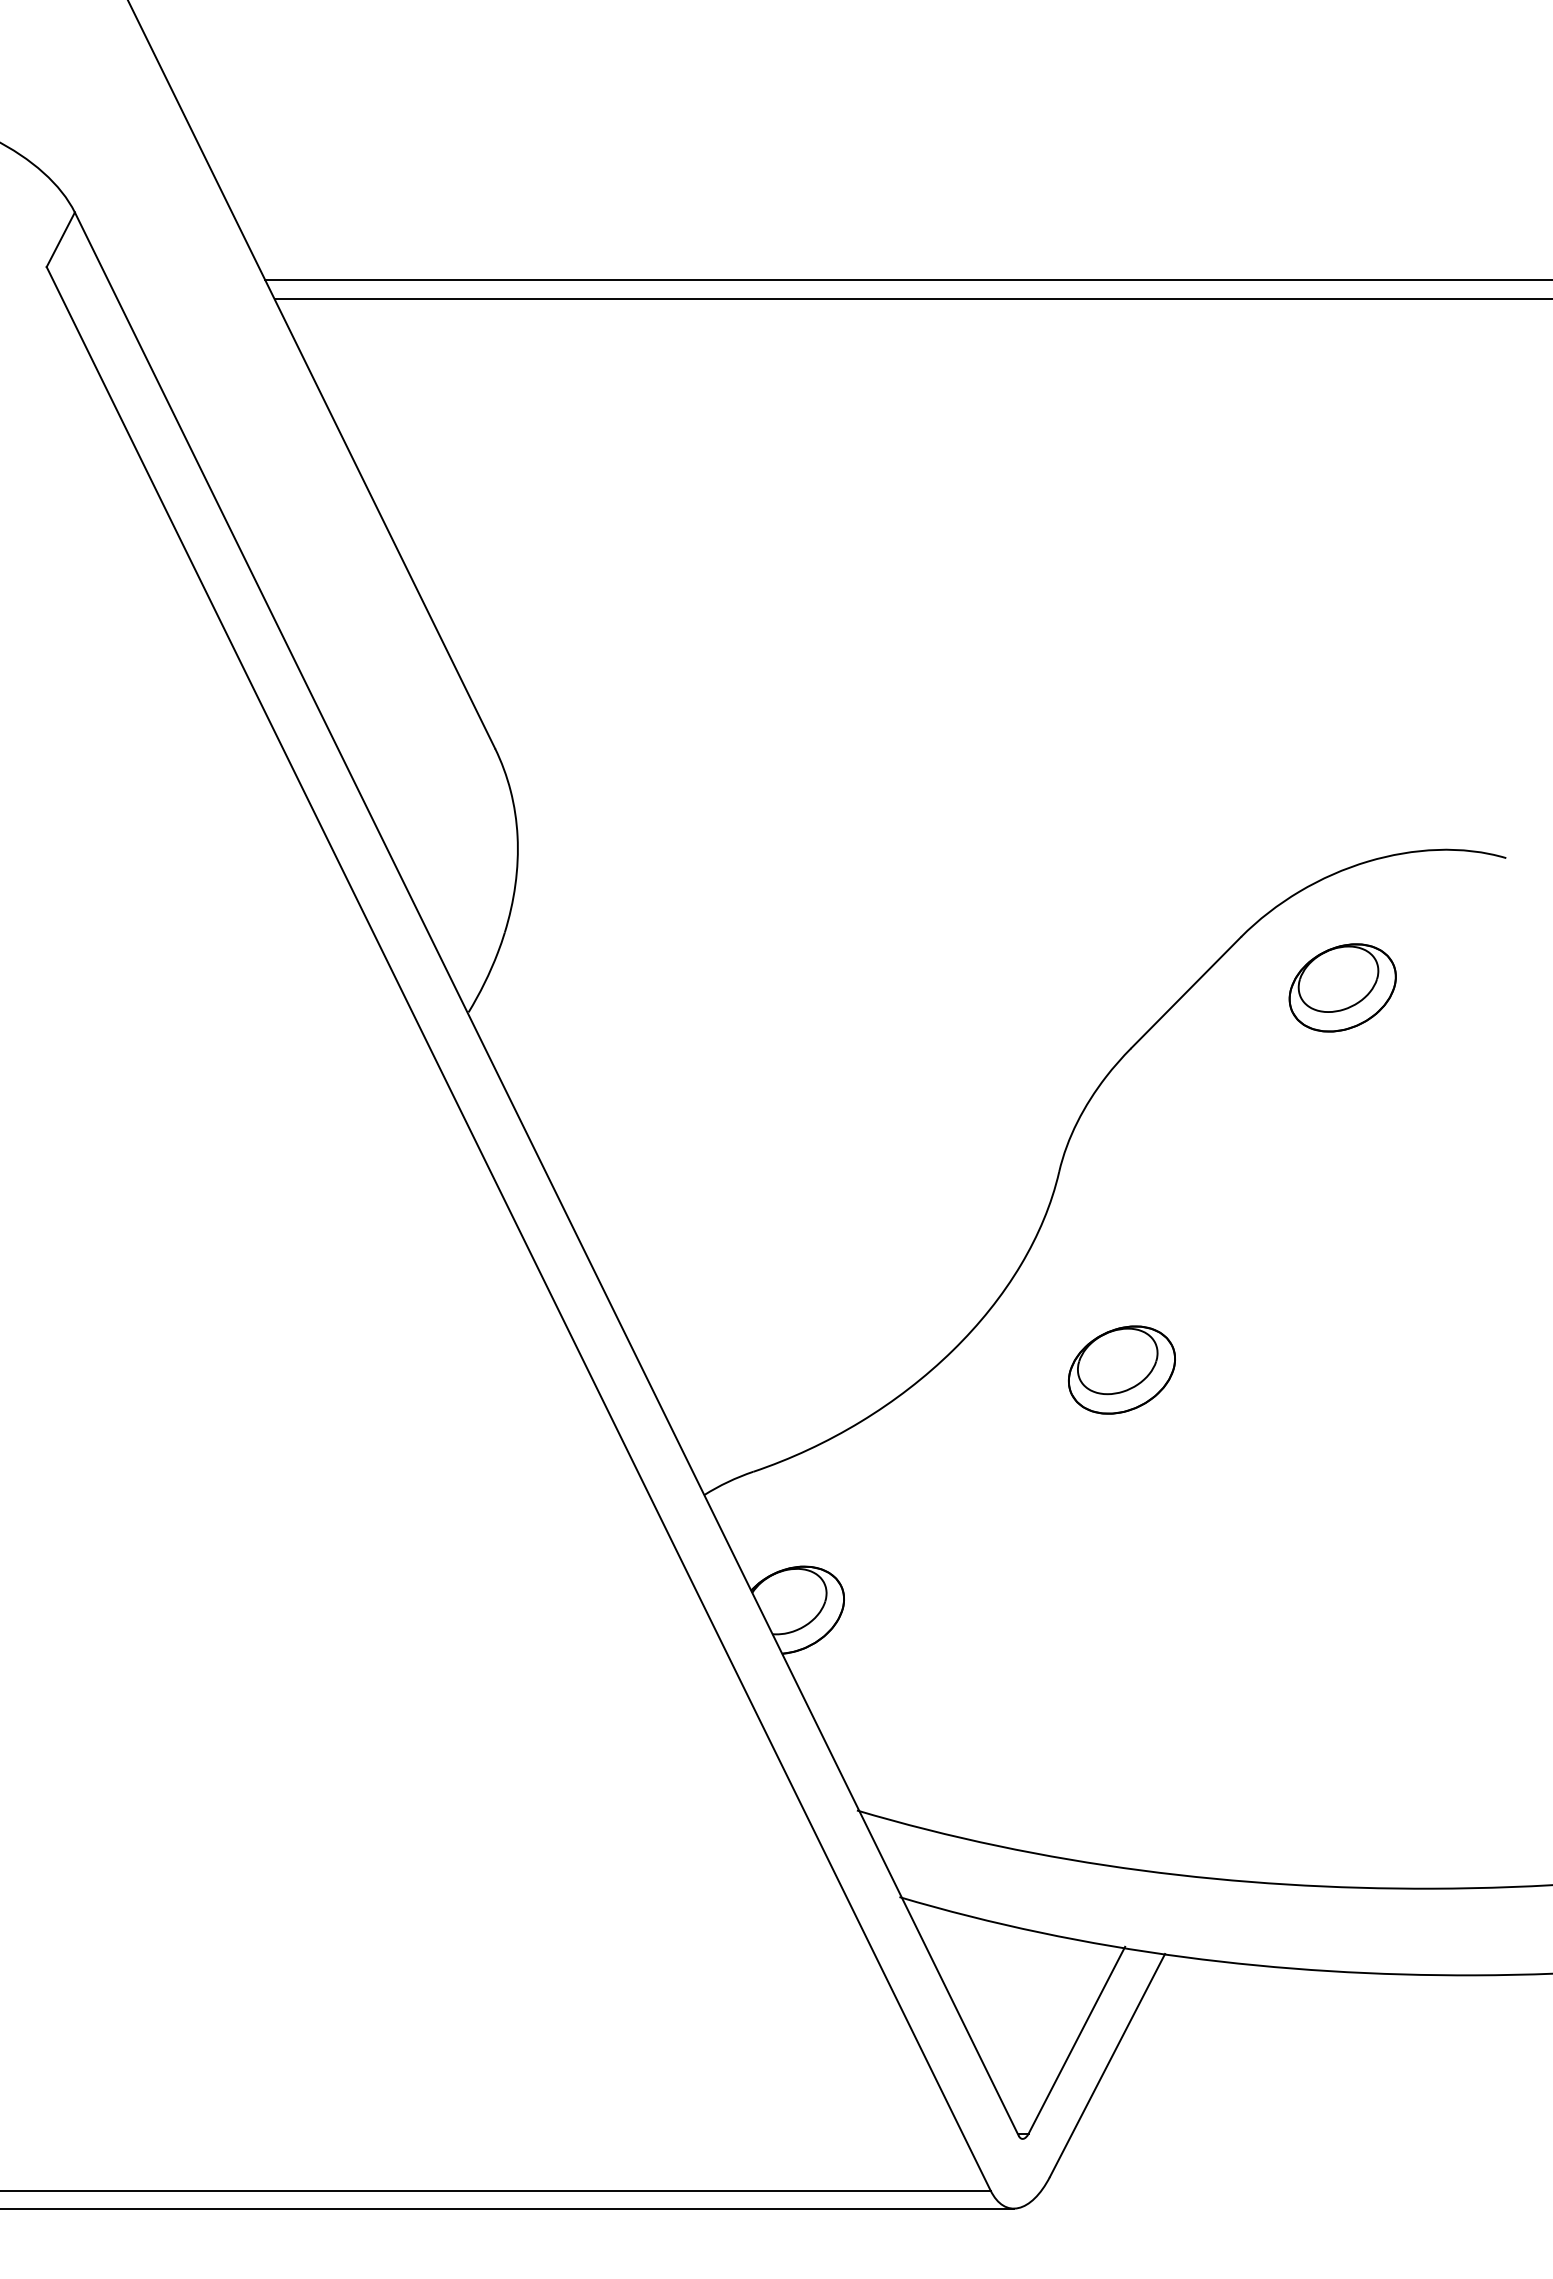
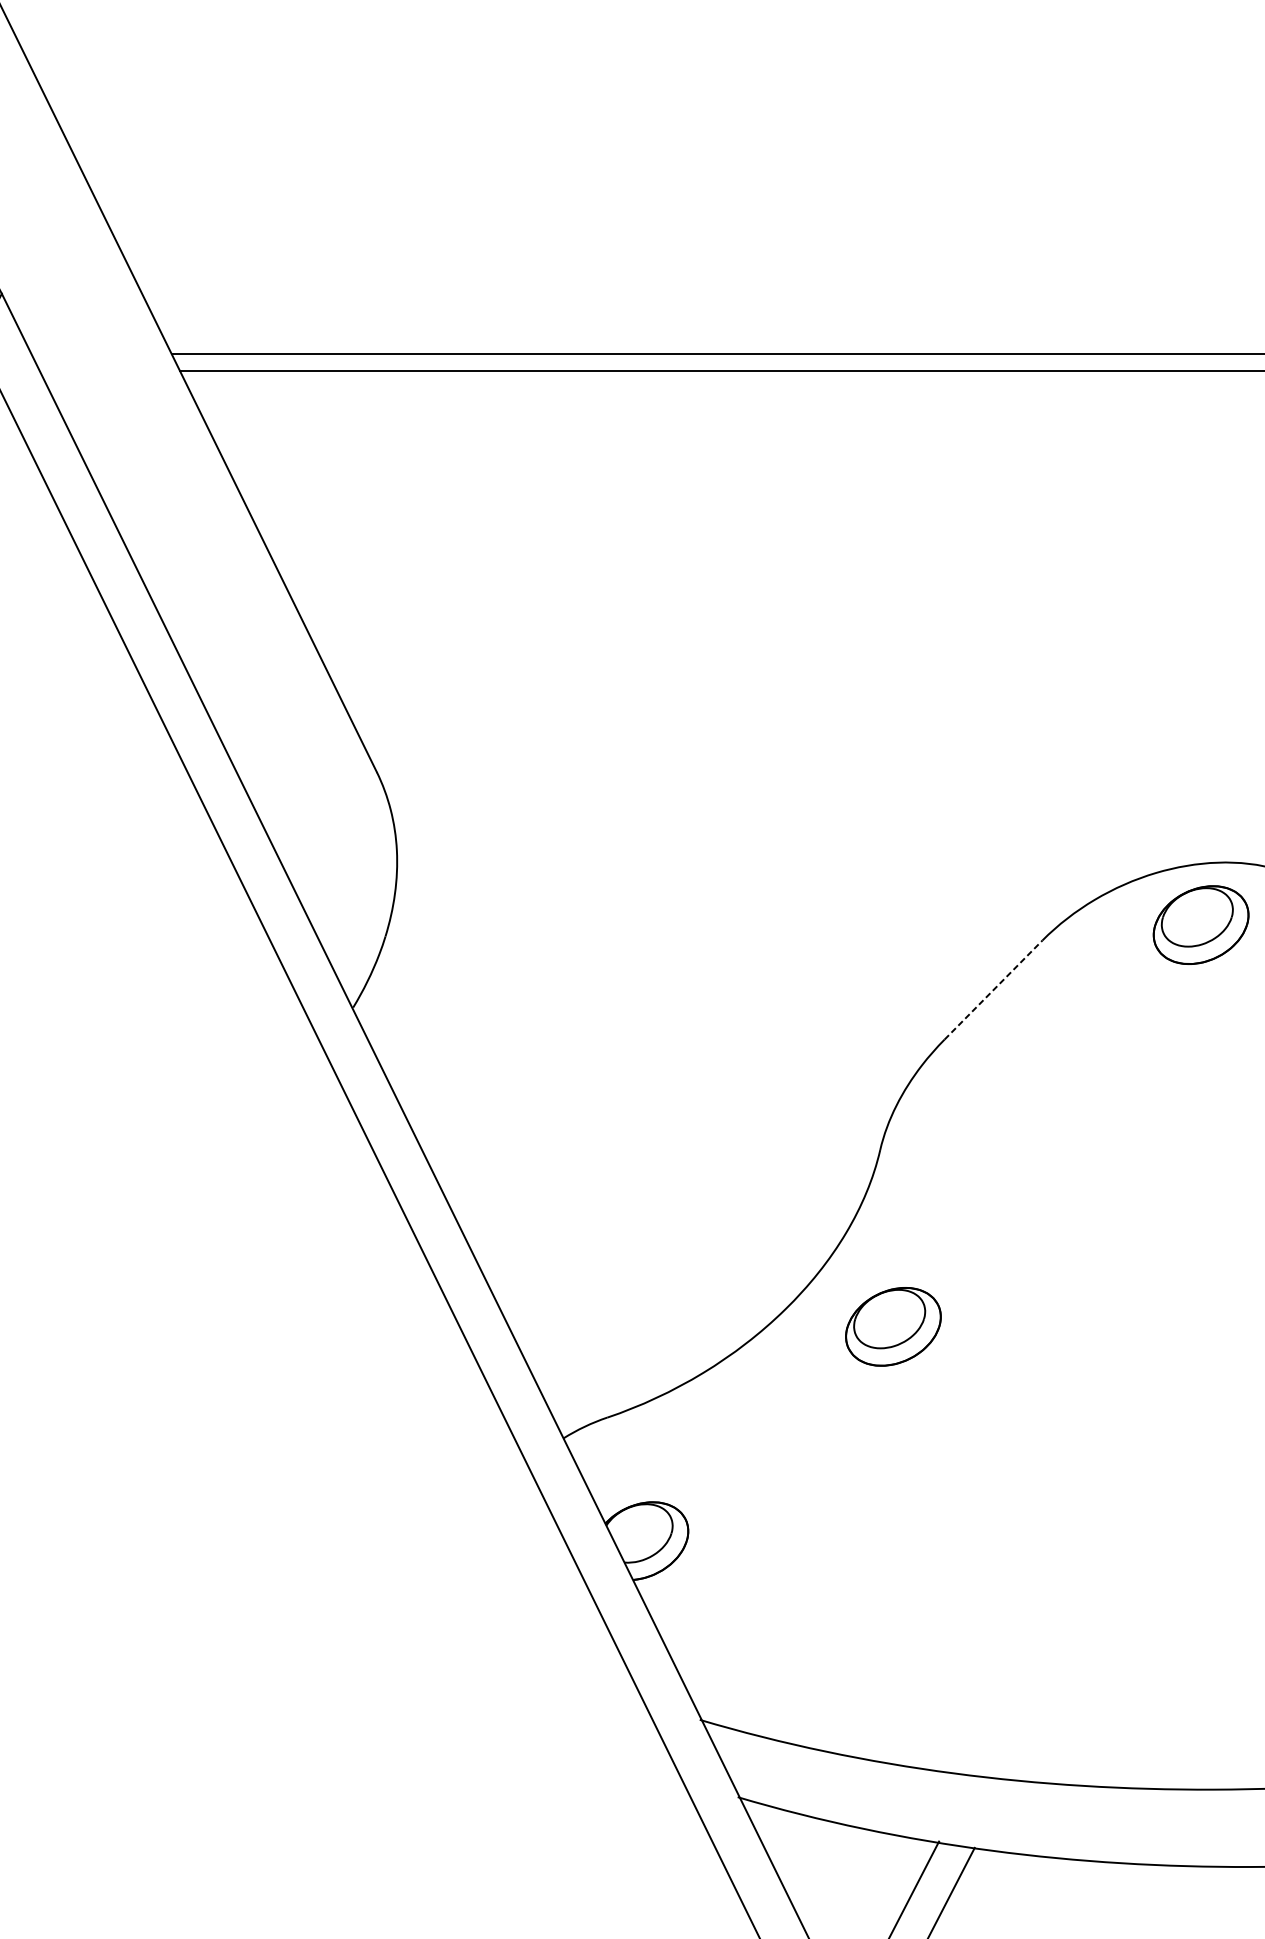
part: (1342, 987) -> (1200, 924), moved
line: (1186, 992) -> (993, 989), solid -> dashed
part: (1121, 1369) -> (893, 1326), moved

